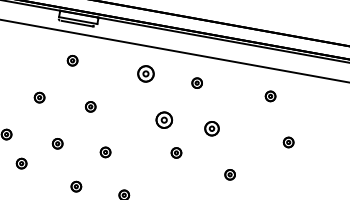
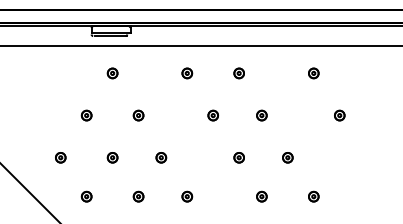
part: (146, 74) -> (187, 73), size x0.62
part: (163, 119) -> (212, 115), size x0.62
part: (211, 128) -> (261, 115), size x0.71
part: (175, 152) -> (238, 157), moved
part: (21, 163) -> (86, 196), moved

